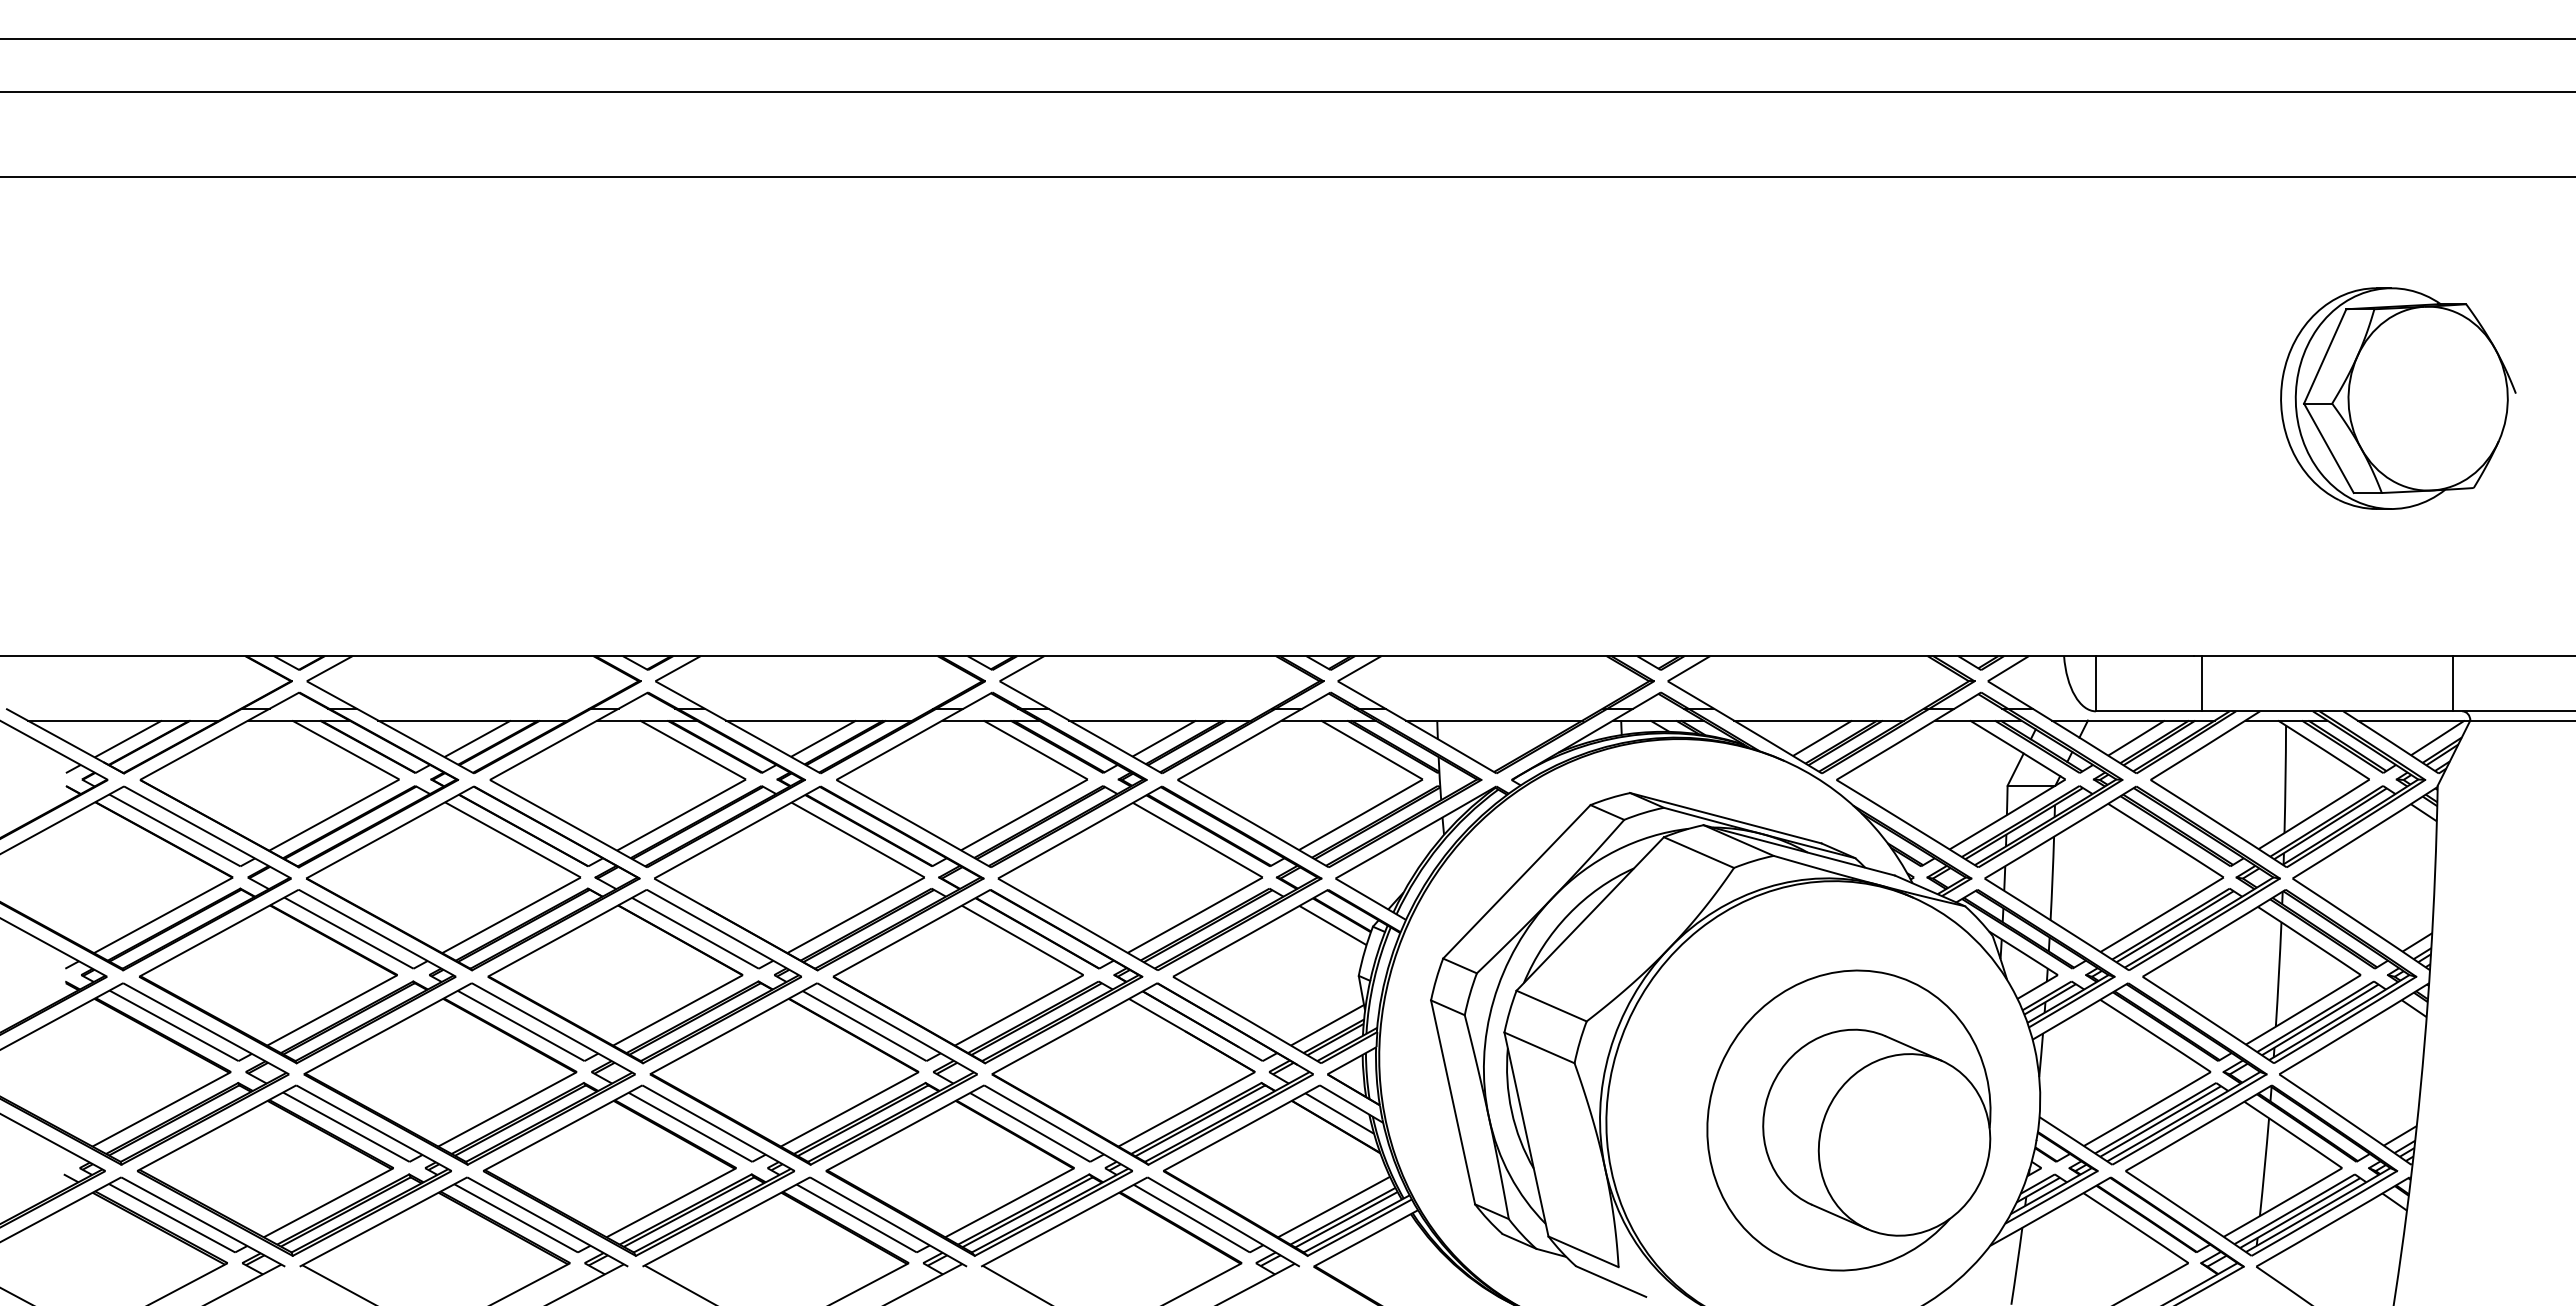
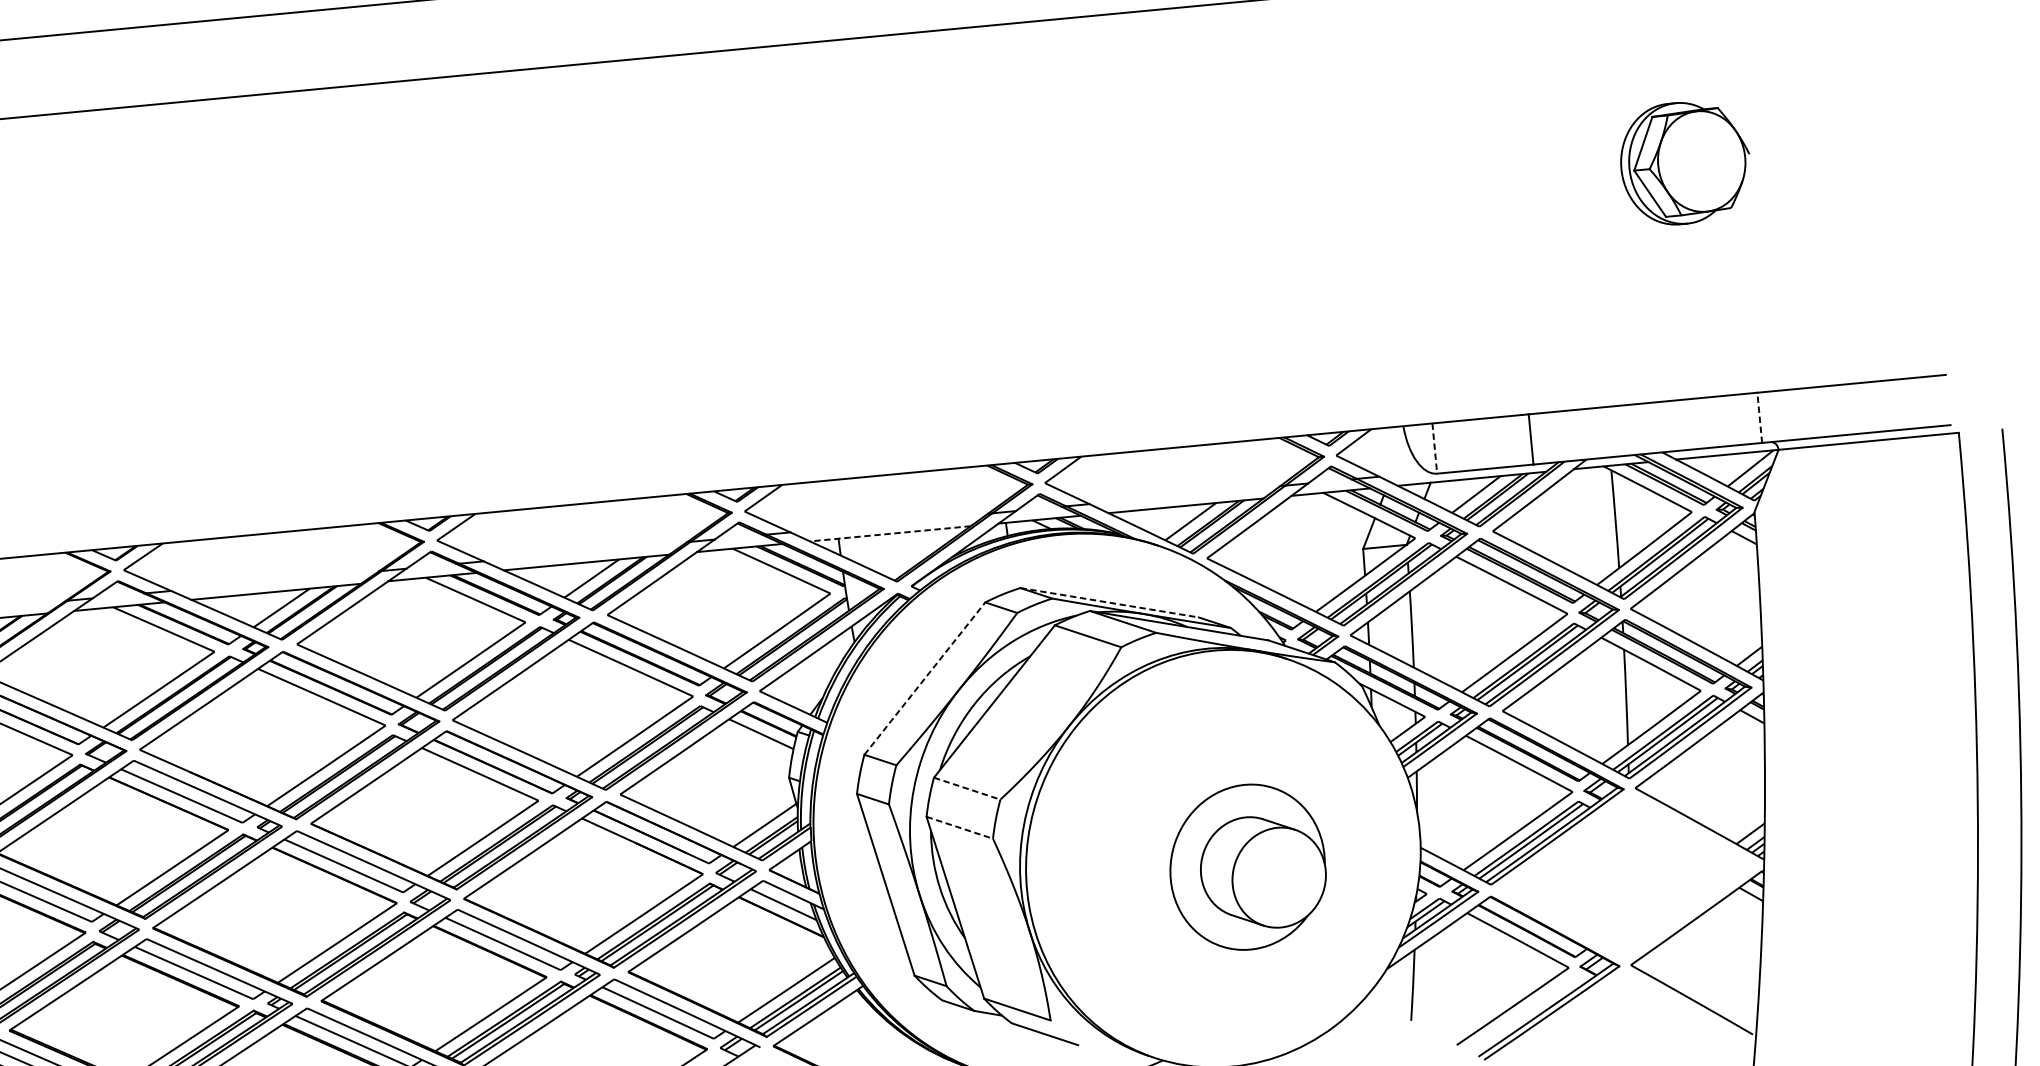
part: (2398, 398) -> (1685, 162), size x0.6
line: (2095, 683) -> (1434, 448), solid -> dashed
line: (2453, 683) -> (1760, 417), solid -> dashed
line: (1493, 720) -> (889, 533), solid -> dashed
line: (1725, 818) -> (1109, 603), solid -> dashed
line: (1517, 881) -> (925, 678), solid -> dashed
line: (1552, 1006) -> (968, 788), solid -> dashed
line: (1539, 1048) -> (959, 828), solid -> dashed
part: (1848, 1120) -> (1247, 867), size x0.6
part: (2261, 1170) -> (1627, 877), removed

